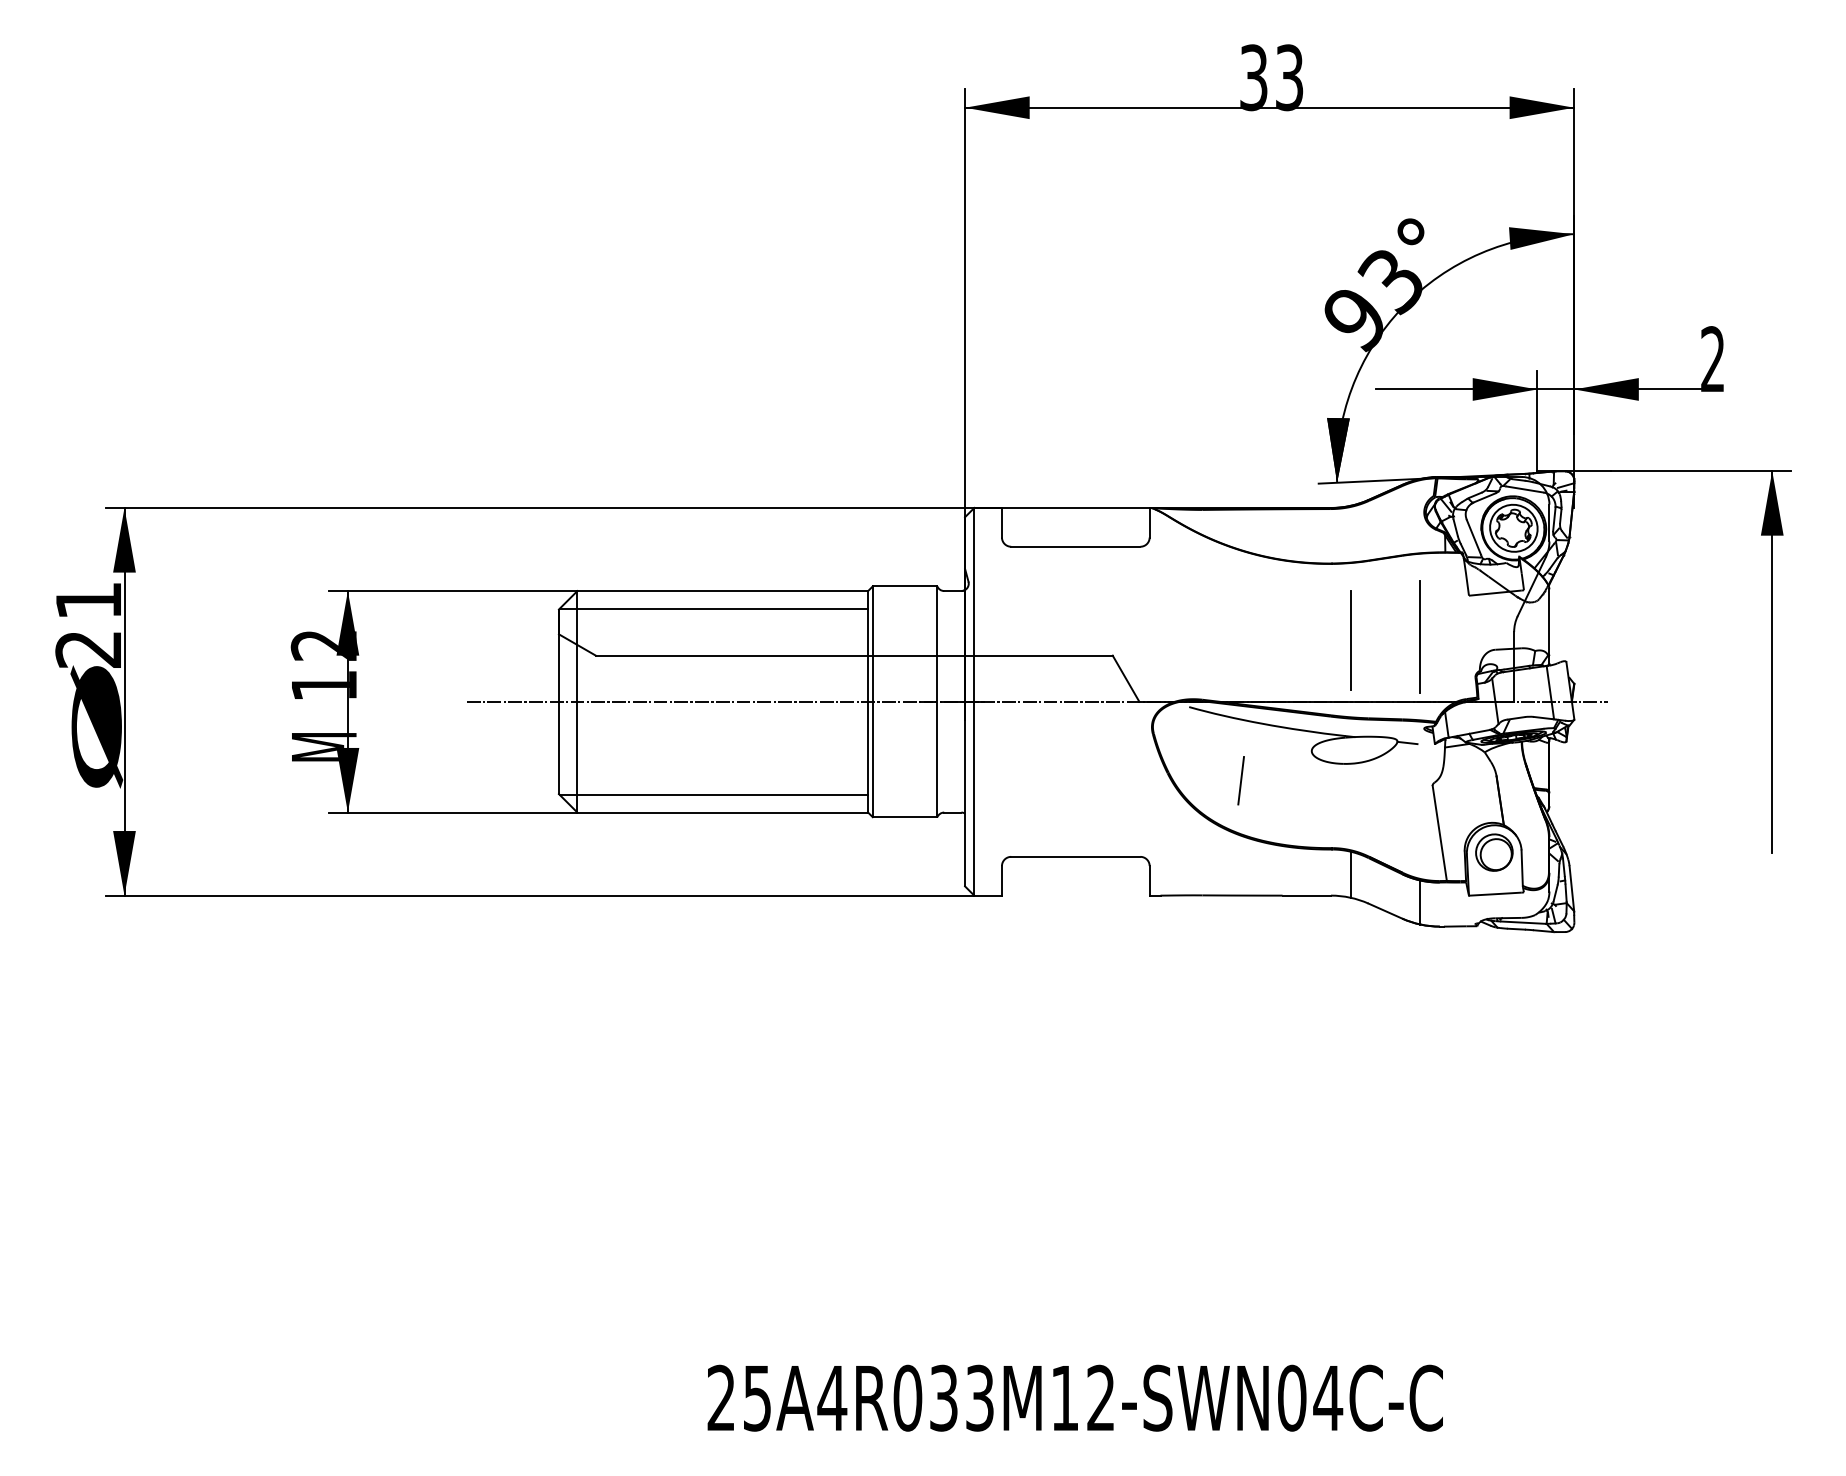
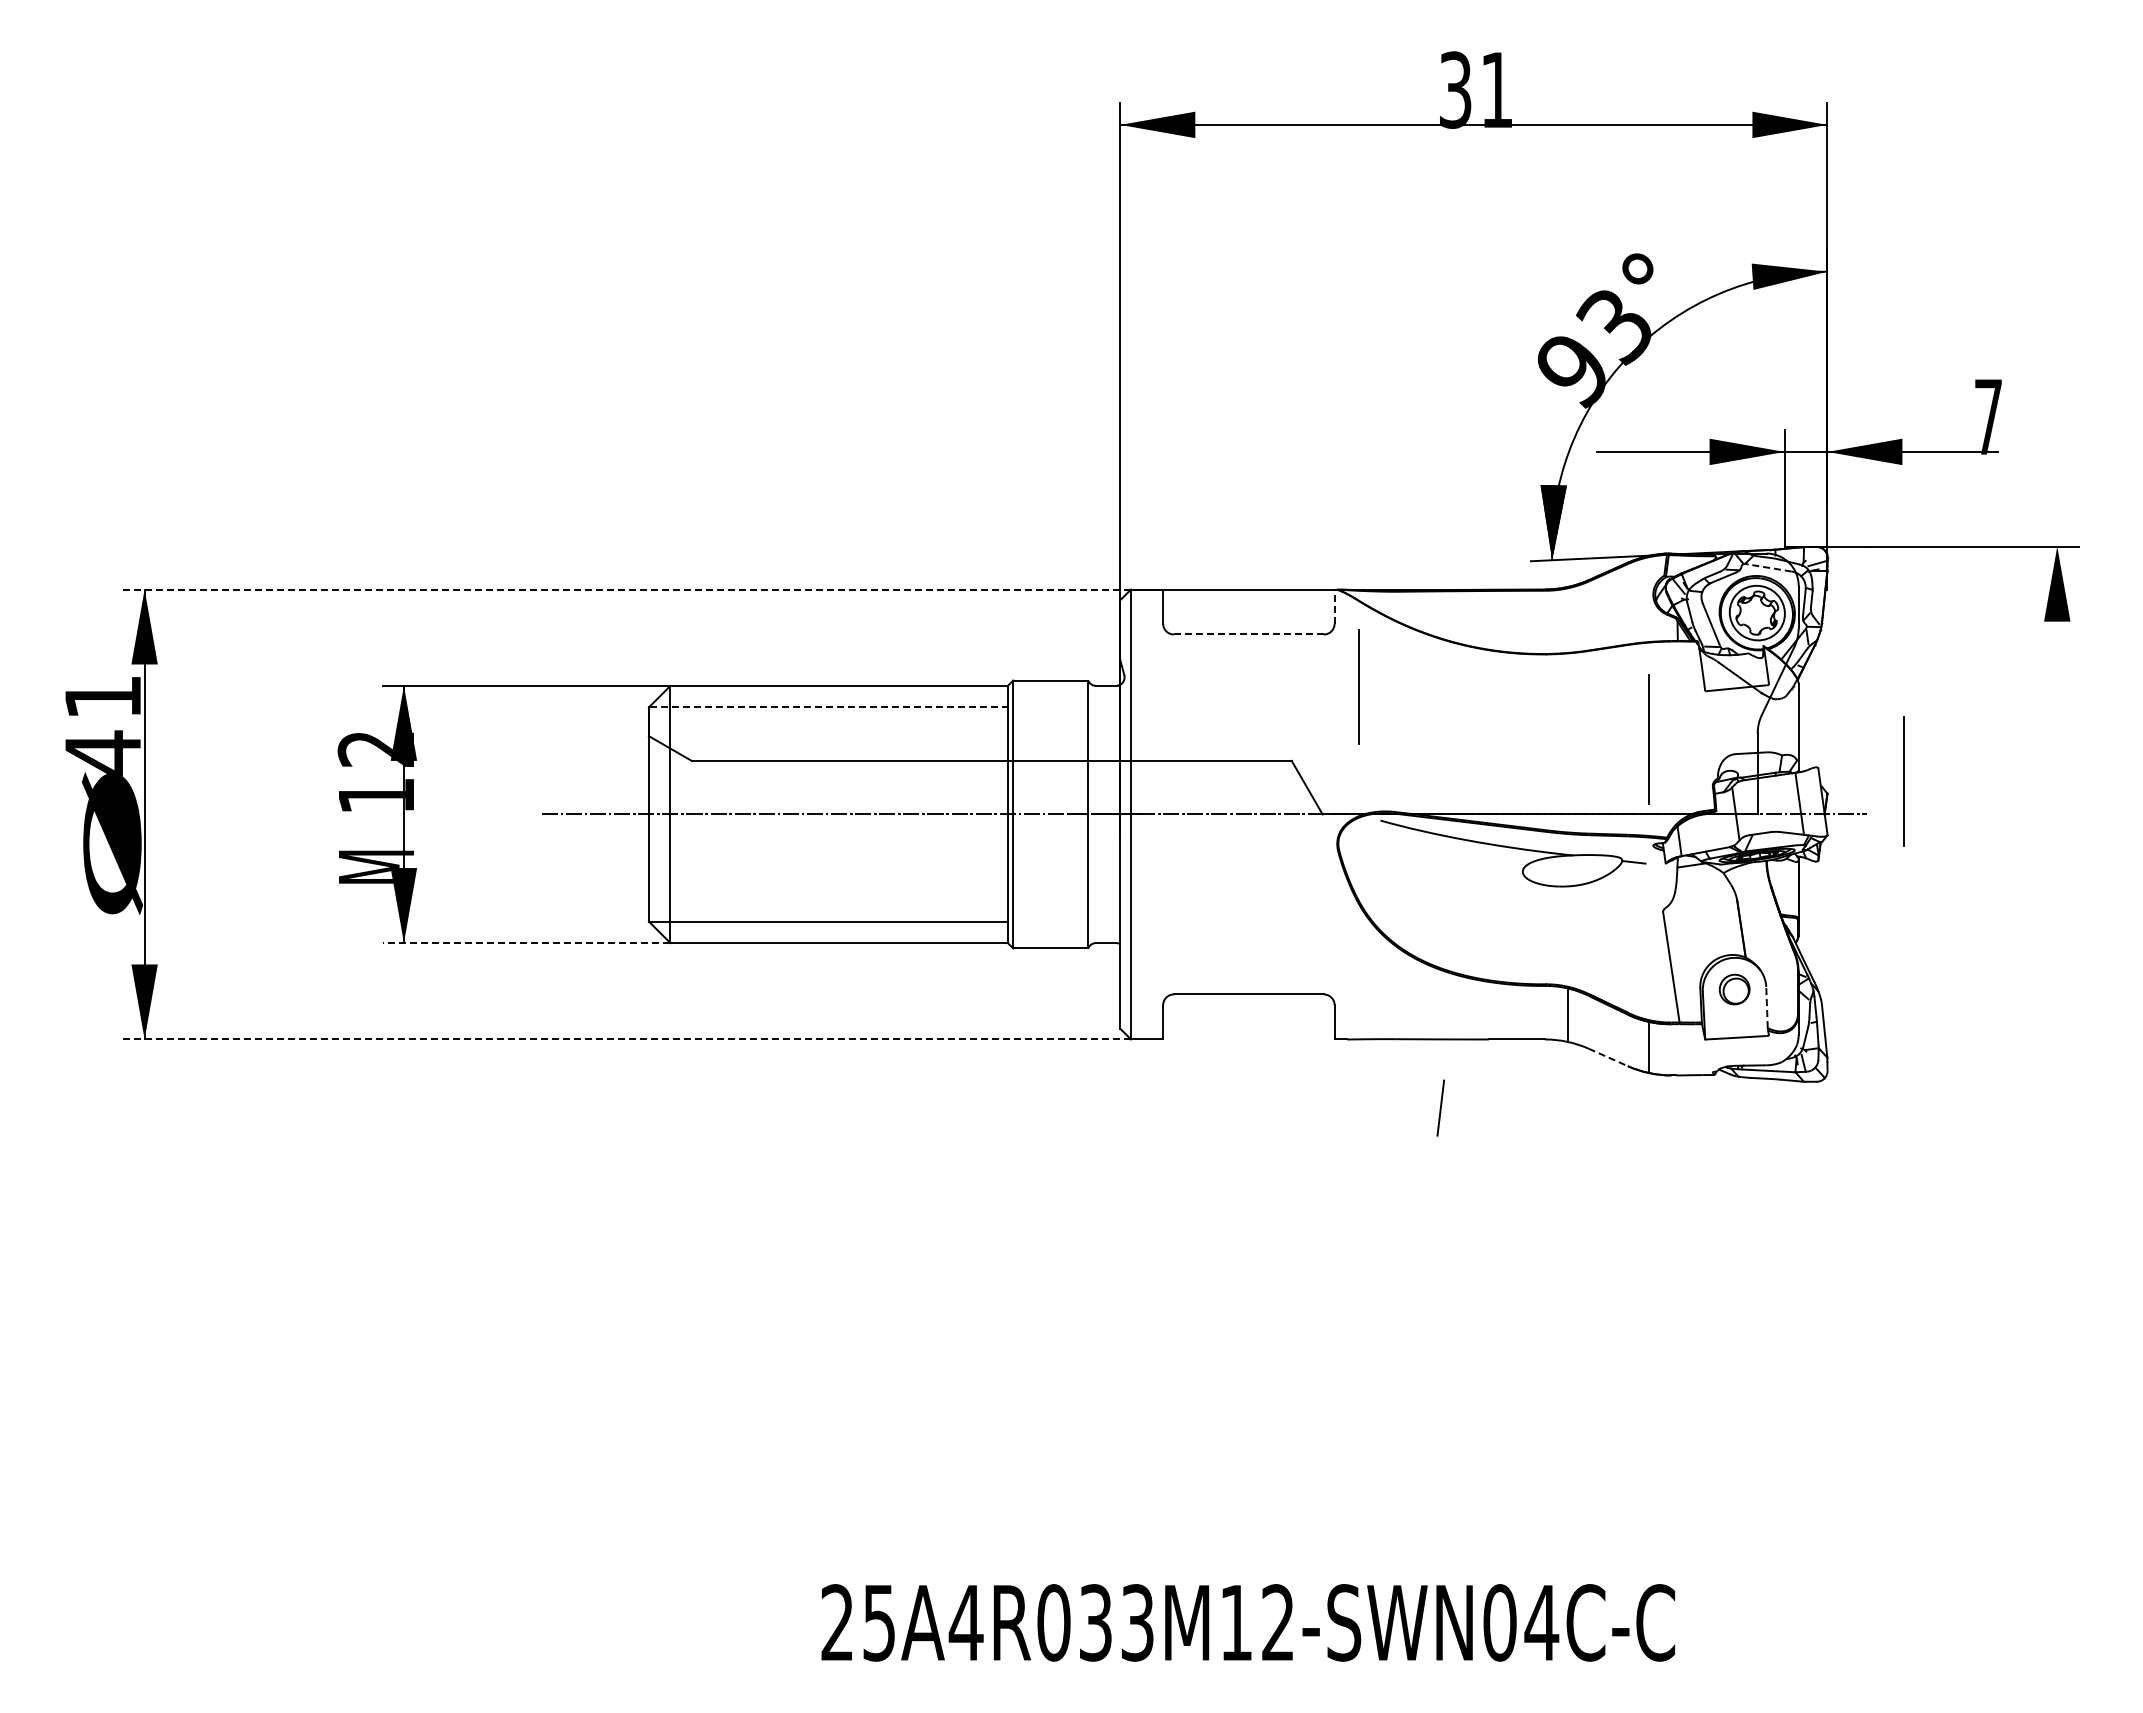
text: (1289, 77) -> (1496, 89), 33 -> 31
text: (1712, 358) -> (1987, 416), 2 -> 7
line: (1525, 489) -> (1770, 568), solid -> dashed
line: (540, 507) -> (627, 589), solid -> dashed
line: (1149, 522) -> (1334, 606), solid -> dashed
line: (1075, 546) -> (1248, 634), solid -> dashed
line: (714, 608) -> (829, 706), solid -> dashed
line: (1350, 639) -> (1358, 686), moved
text: (88, 649) -> (102, 753), 21 -> 41
line: (1772, 661) -> (2057, 767), removed
line: (1639, 673) -> (1903, 781), added
line: (1240, 780) -> (1440, 1107), moved
line: (453, 812) -> (526, 943), solid -> dashed
part: (1494, 852) -> (1734, 989), size x0.7
line: (1522, 868) -> (1767, 1007), solid -> dashed
line: (540, 895) -> (627, 1039), solid -> dashed
line: (1385, 911) -> (1608, 1057), solid -> dashed

